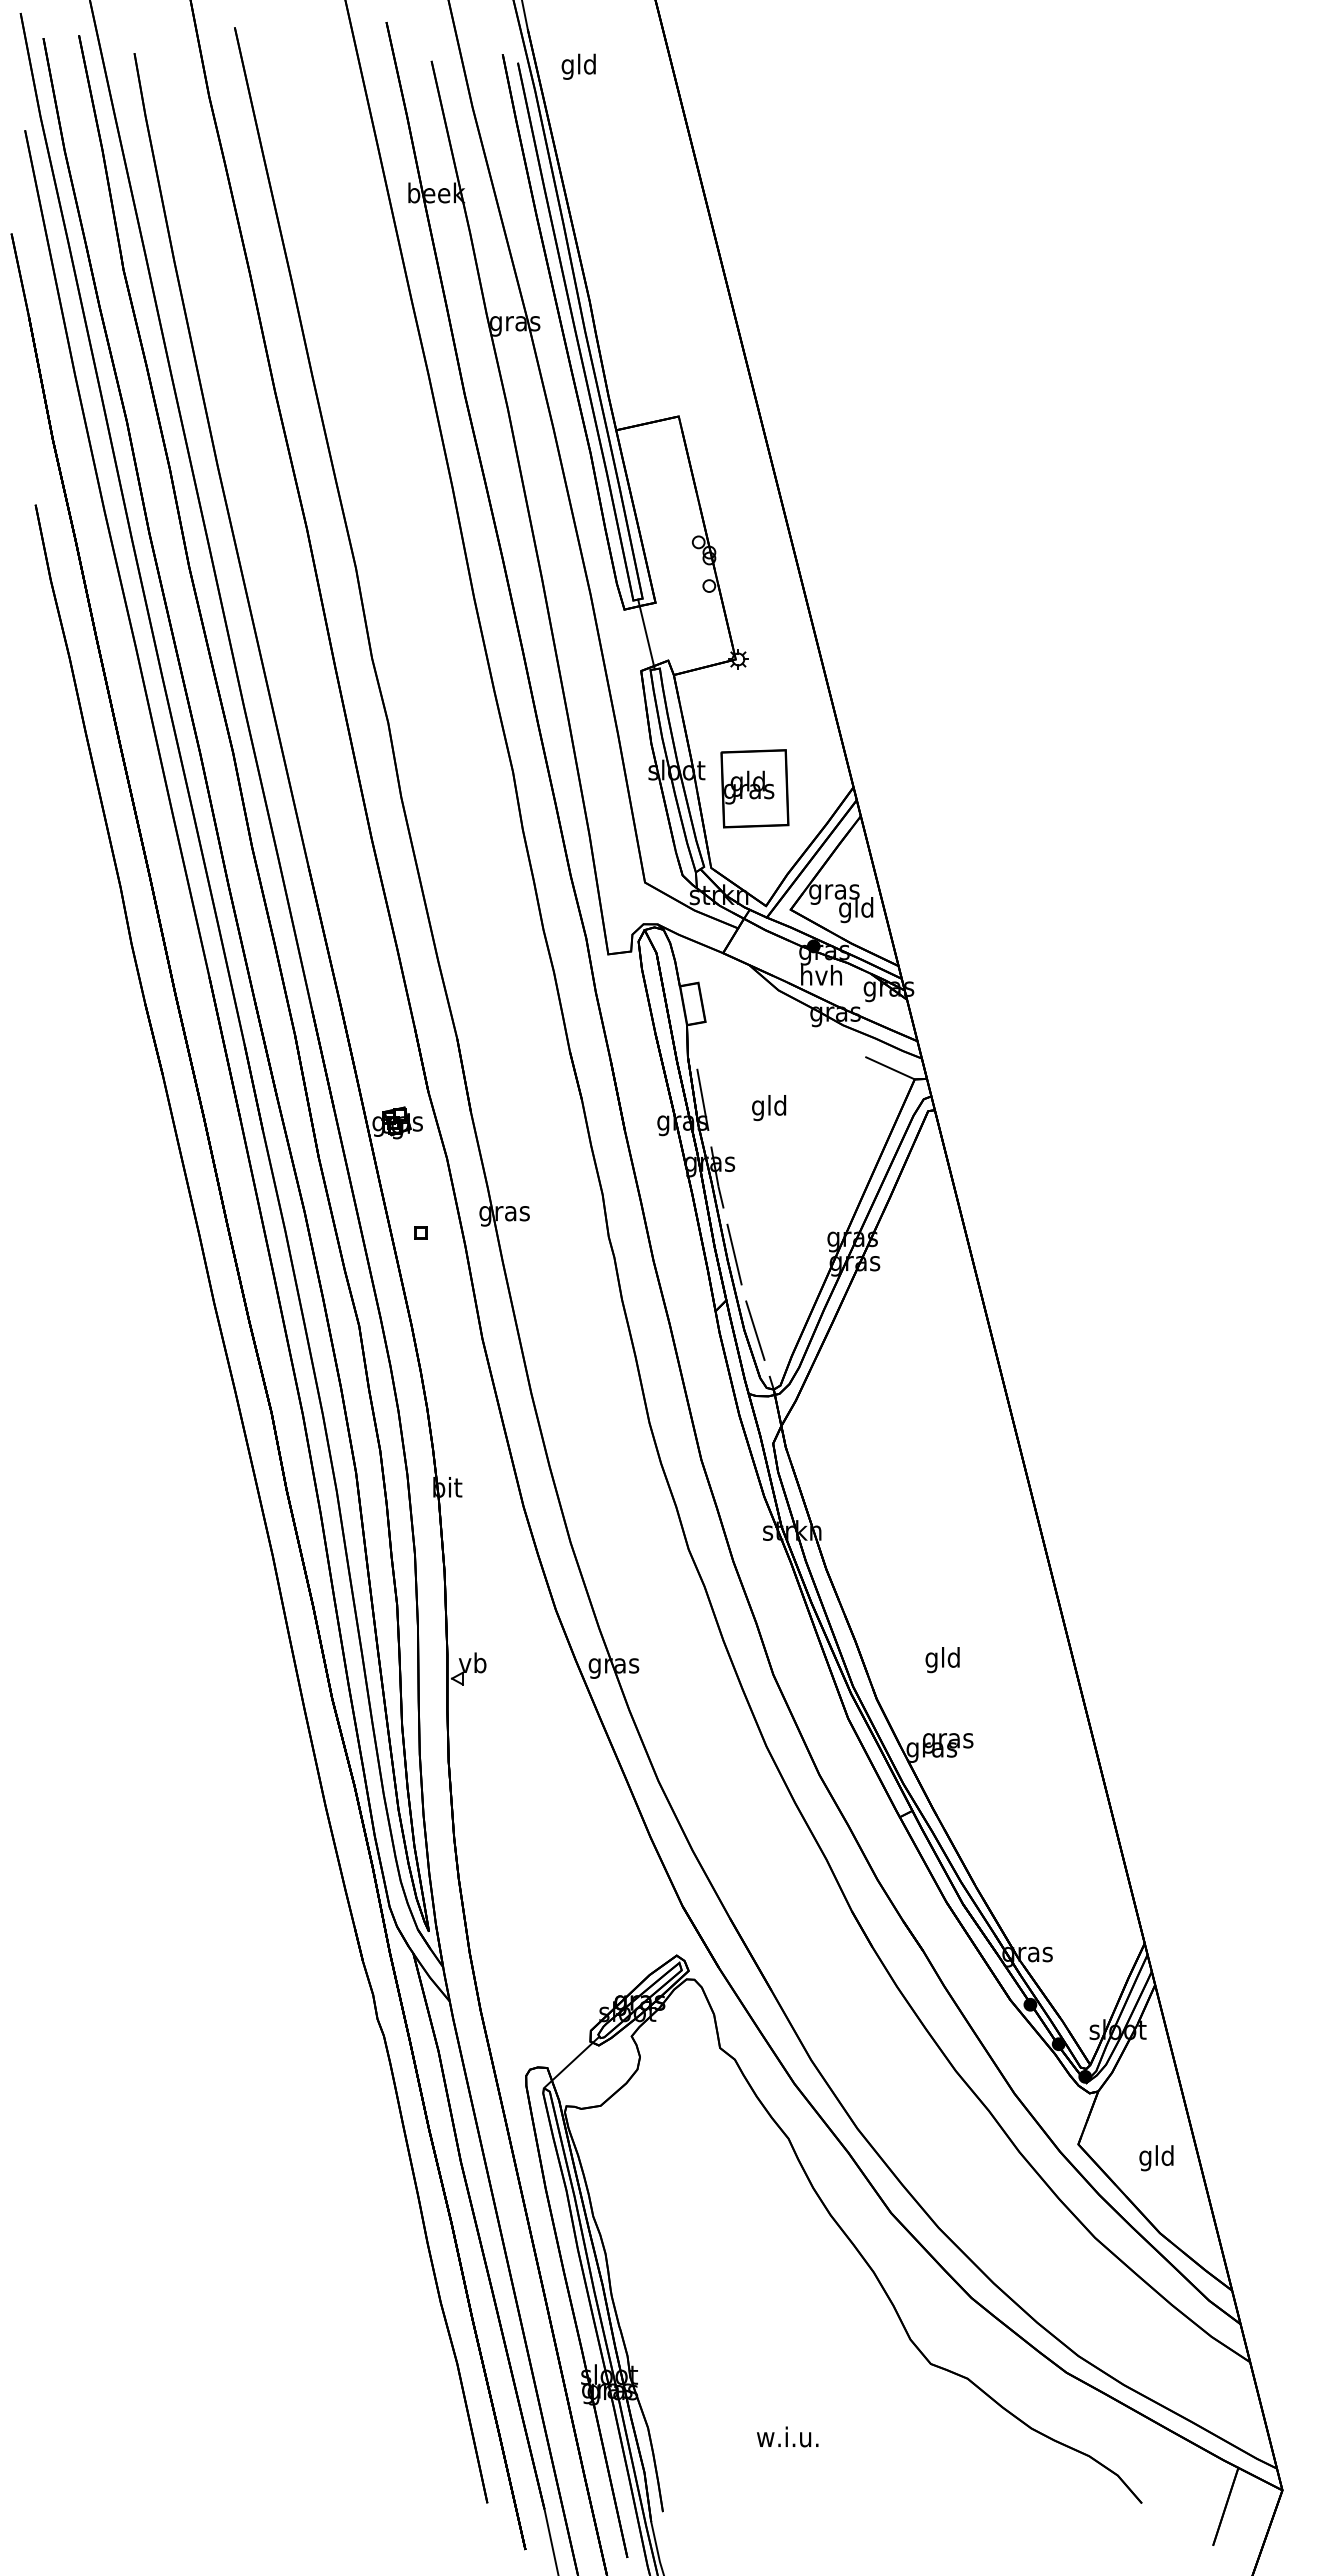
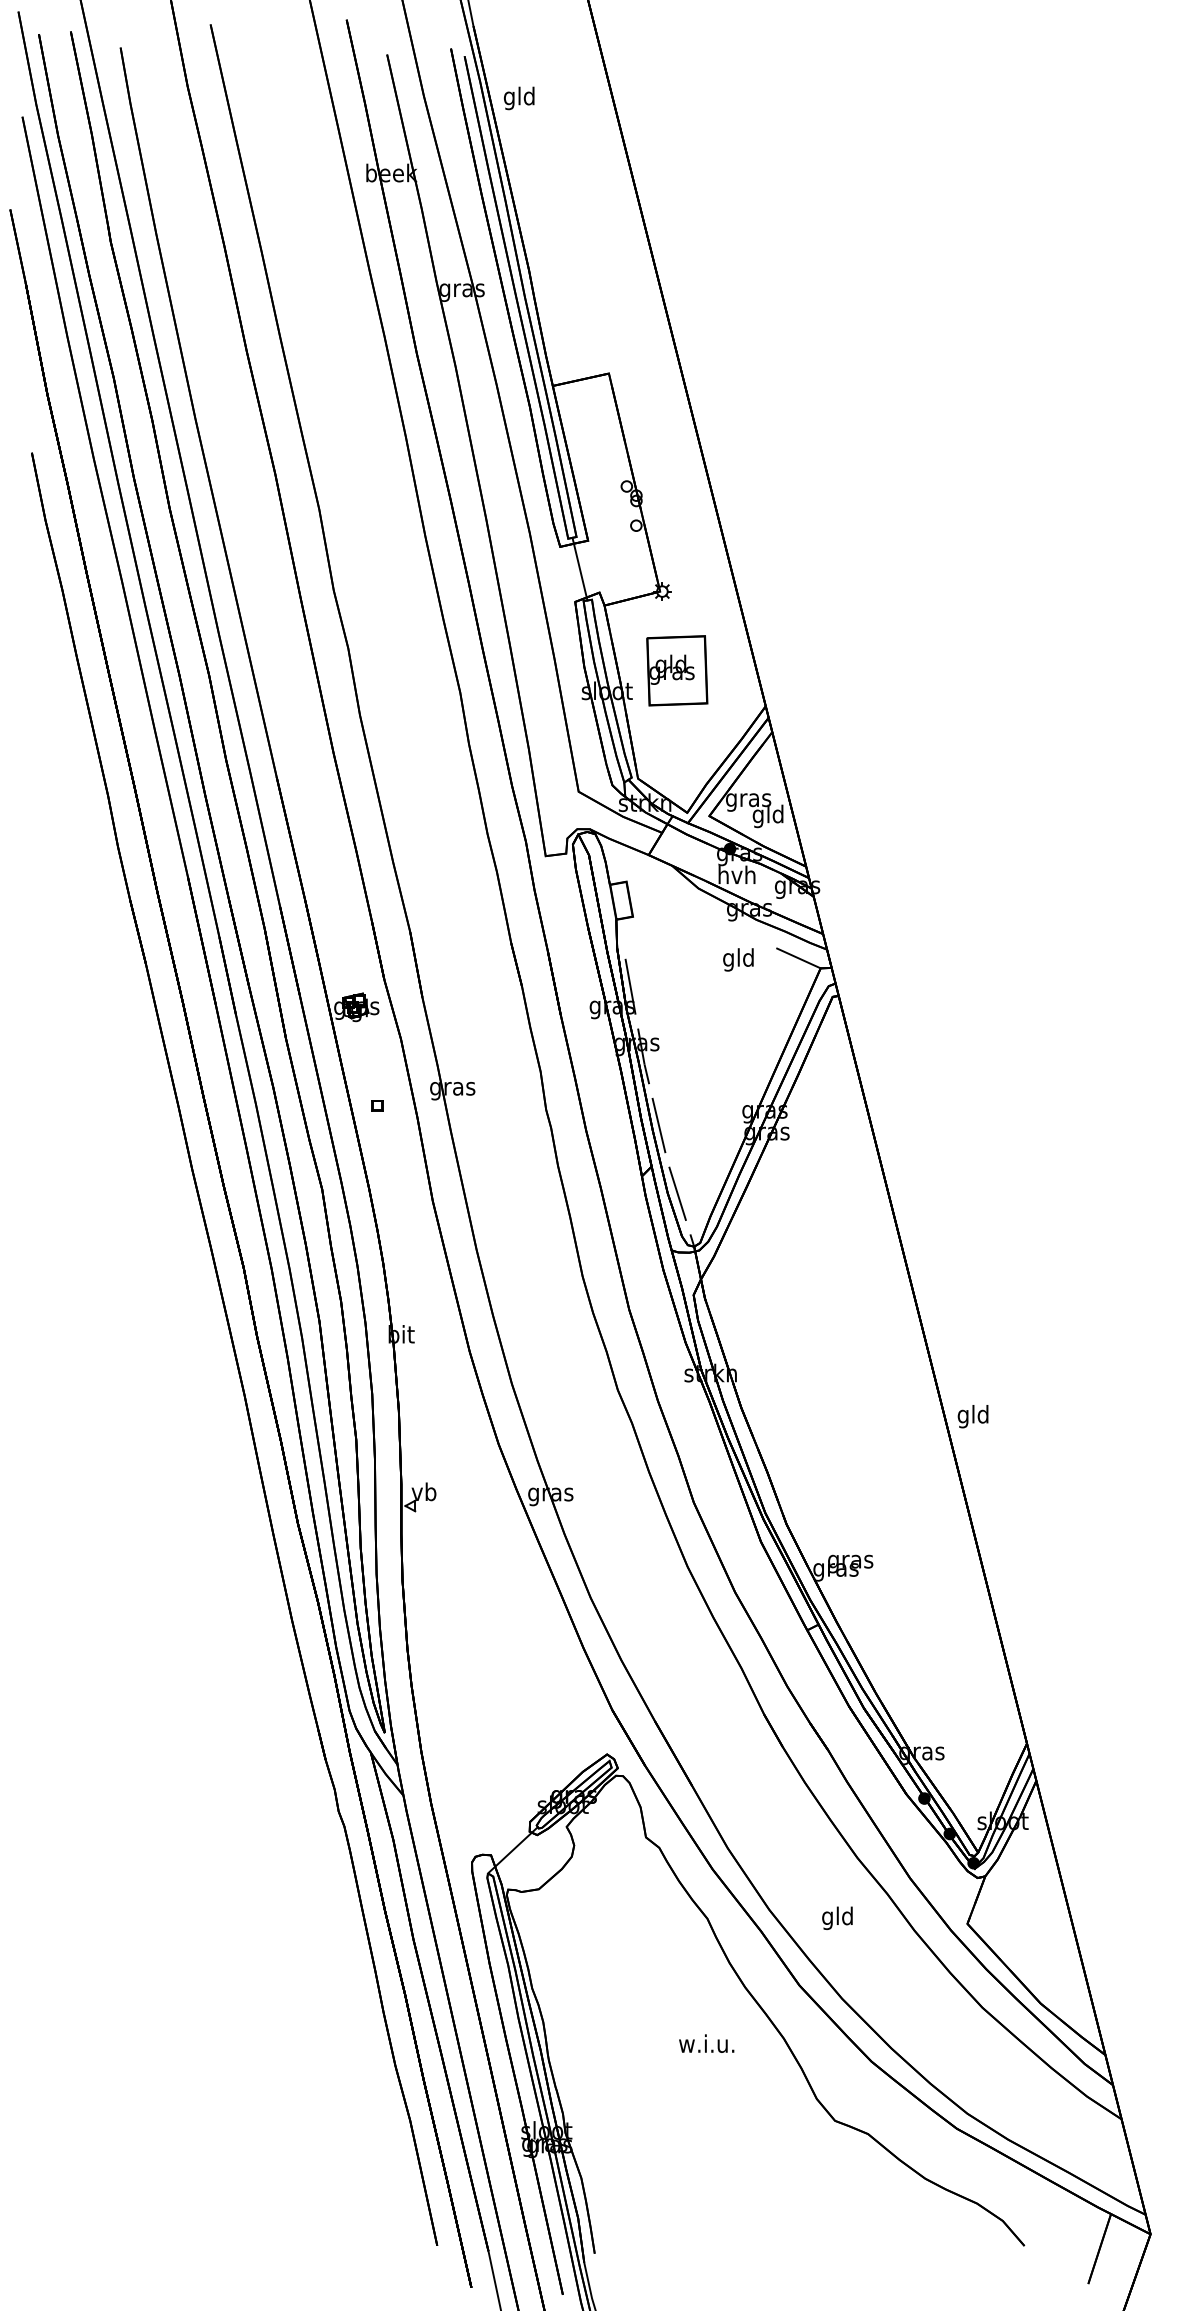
text: (578, 66) -> (518, 98), moved
part: (754, 788) -> (676, 670), moved
text: (769, 1108) -> (738, 960), moved
text: (942, 1660) -> (972, 1417), moved
text: (1156, 2158) -> (837, 1918), moved
text: (787, 2436) -> (706, 2043), moved

